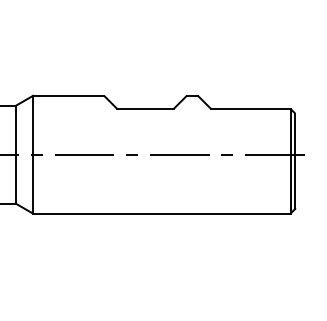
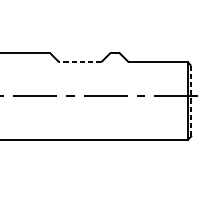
line: (144, 108) -> (79, 62), solid -> dashed
line: (295, 161) -> (191, 101), solid -> dashed

